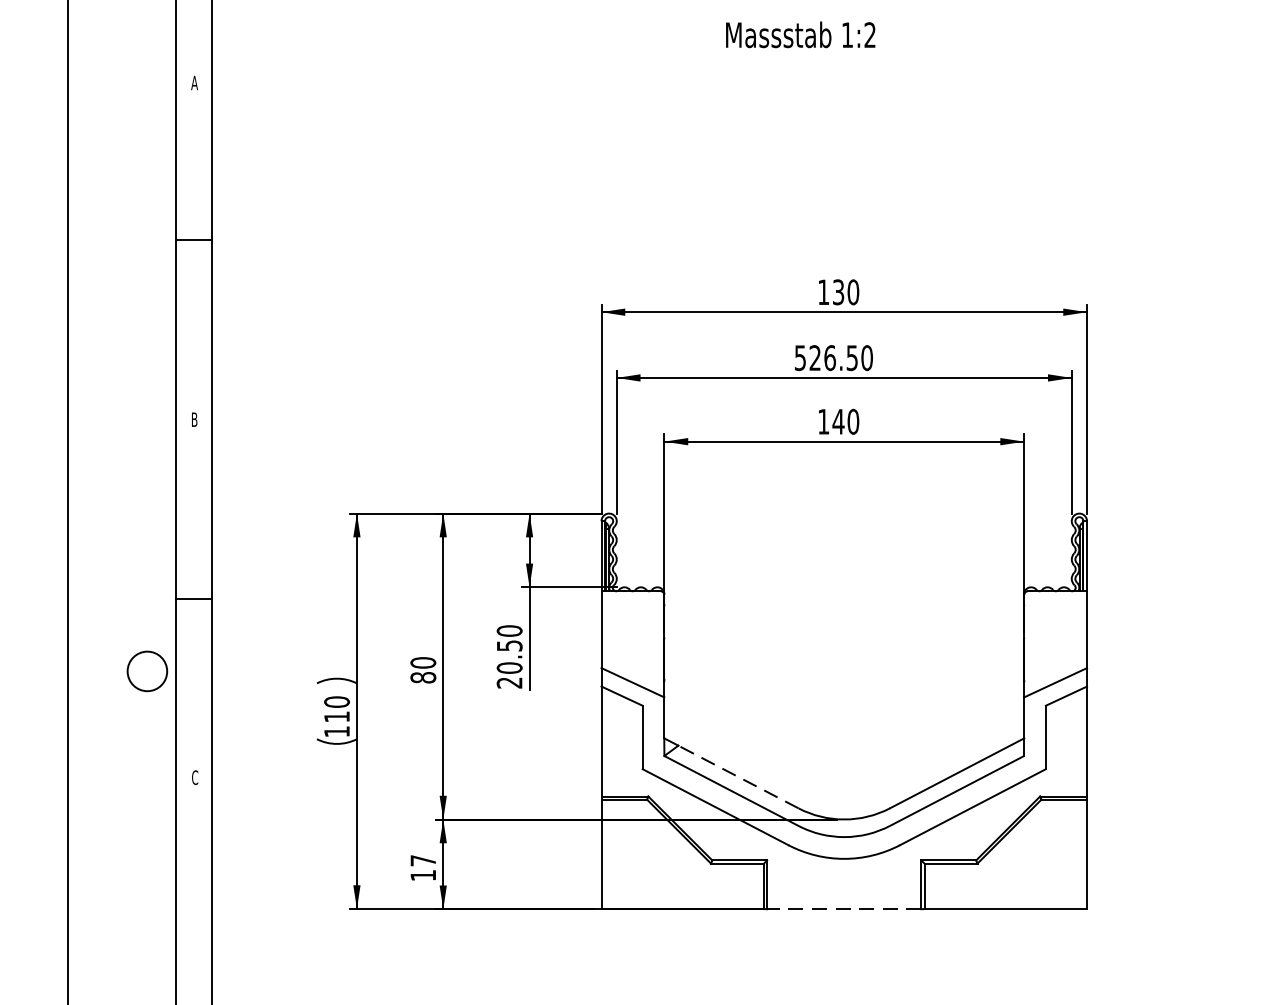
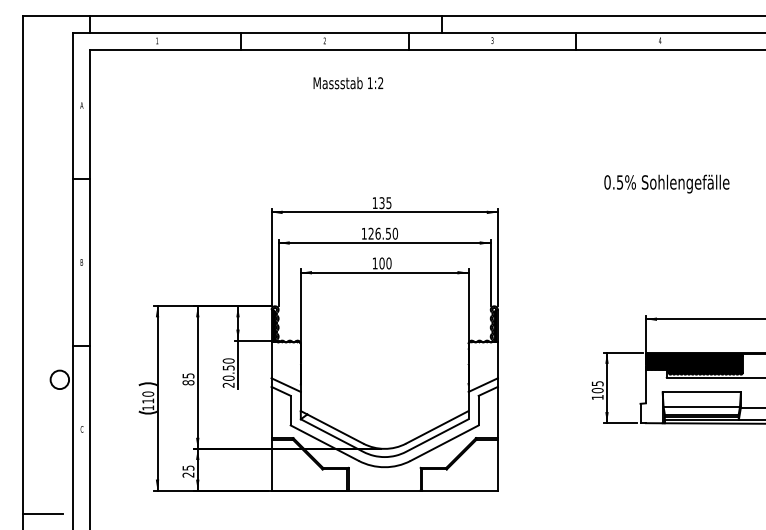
text: (800, 35) -> (348, 83), moved
text: (852, 290) -> (388, 202), 130 -> 135
text: (798, 357) -> (363, 233), 526.50 -> 126.50
text: (837, 421) -> (381, 263), 140 -> 100
text: (423, 662) -> (188, 375), 80 -> 85
line: (738, 777) -> (335, 429), dashed -> solid
text: (423, 868) -> (188, 471), 17 -> 25
line: (843, 908) -> (384, 490), dashed -> solid
line: (110, 958) -> (42, 513), added

